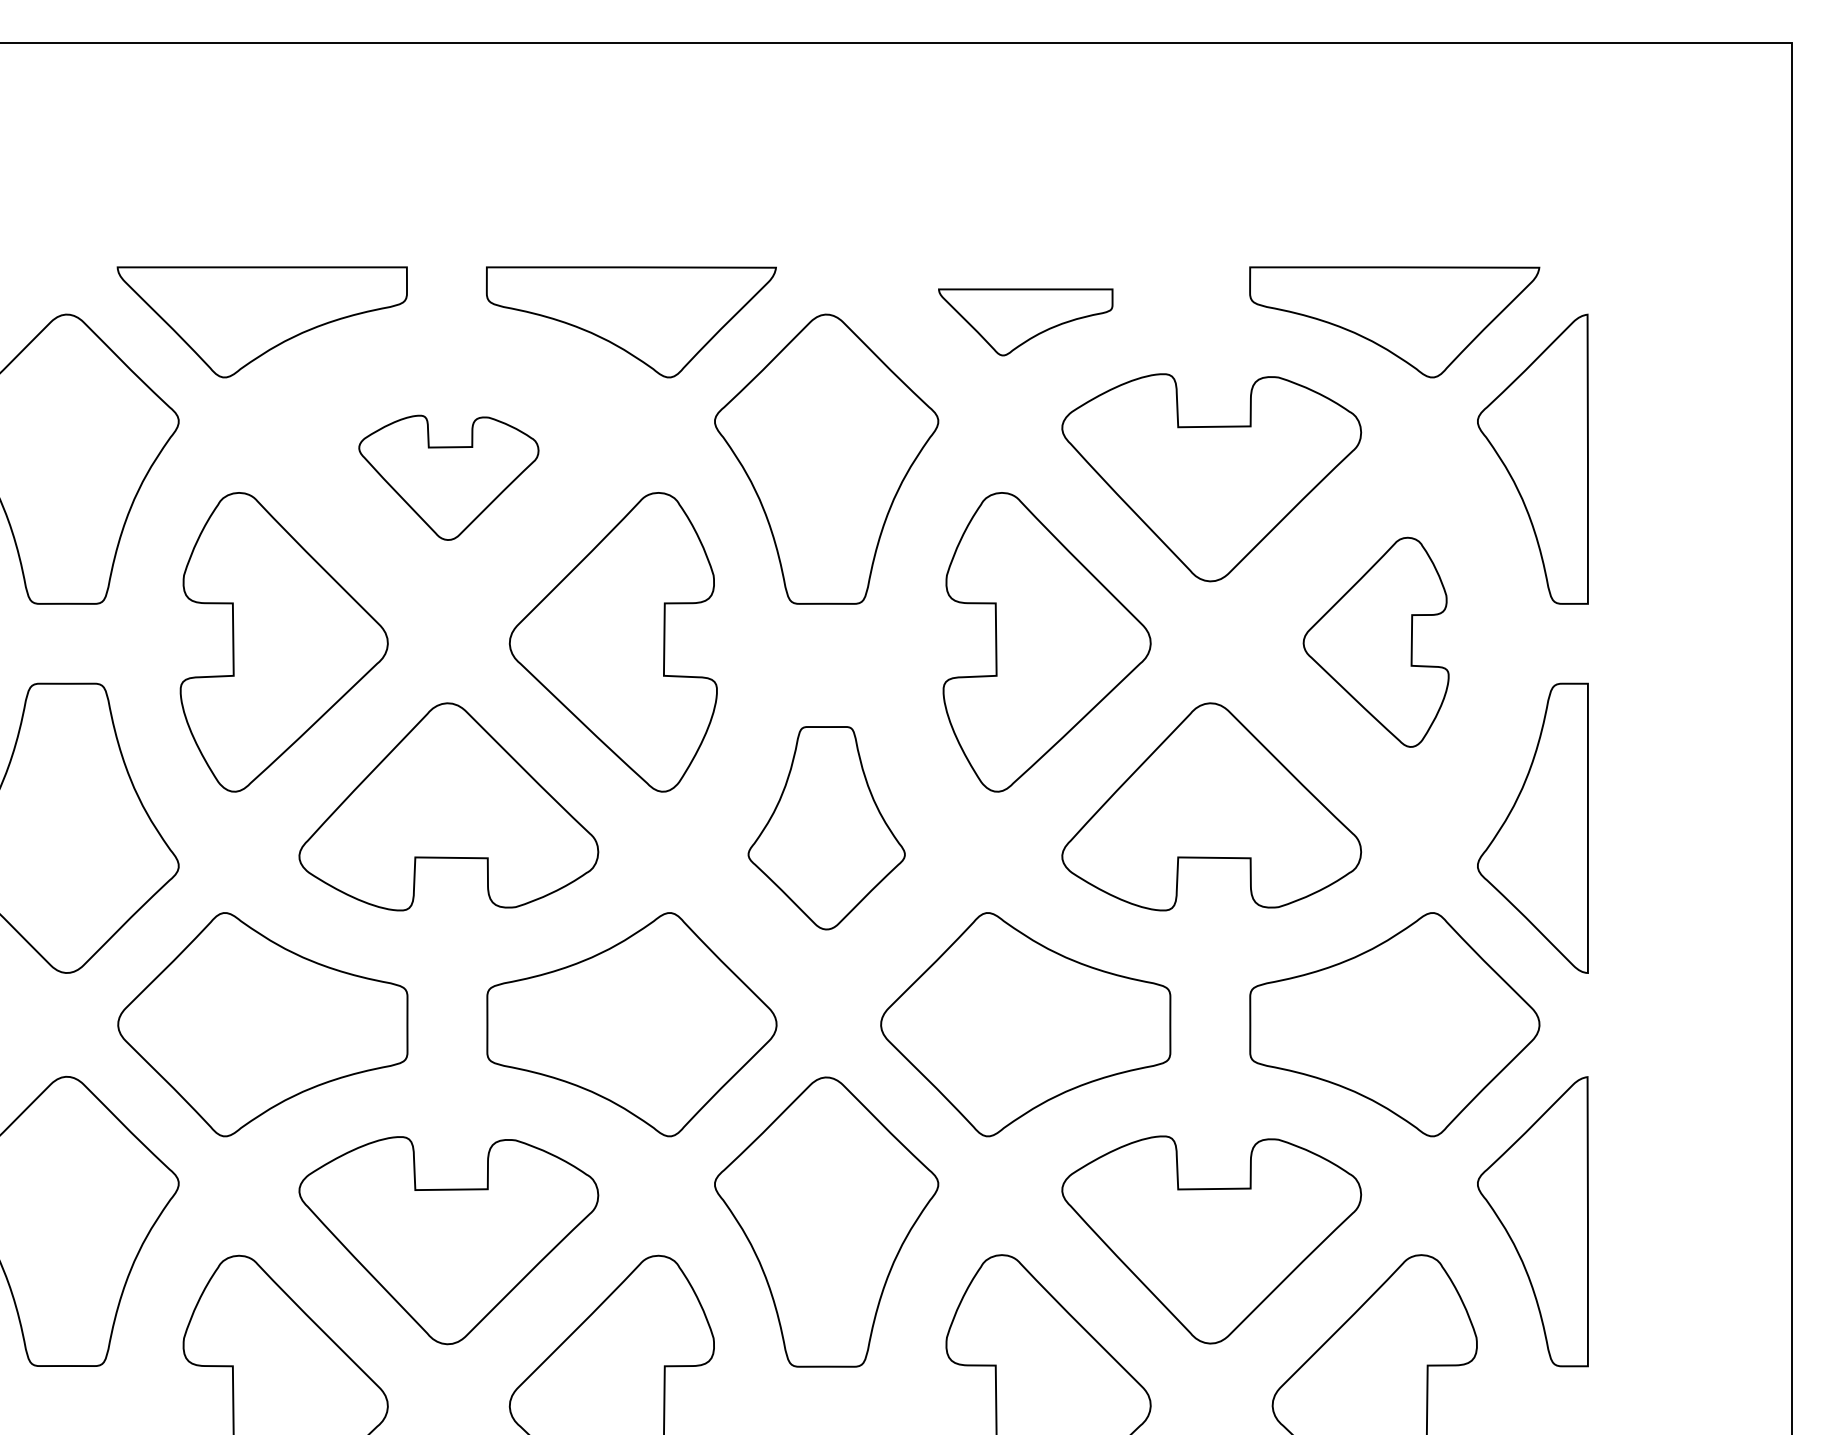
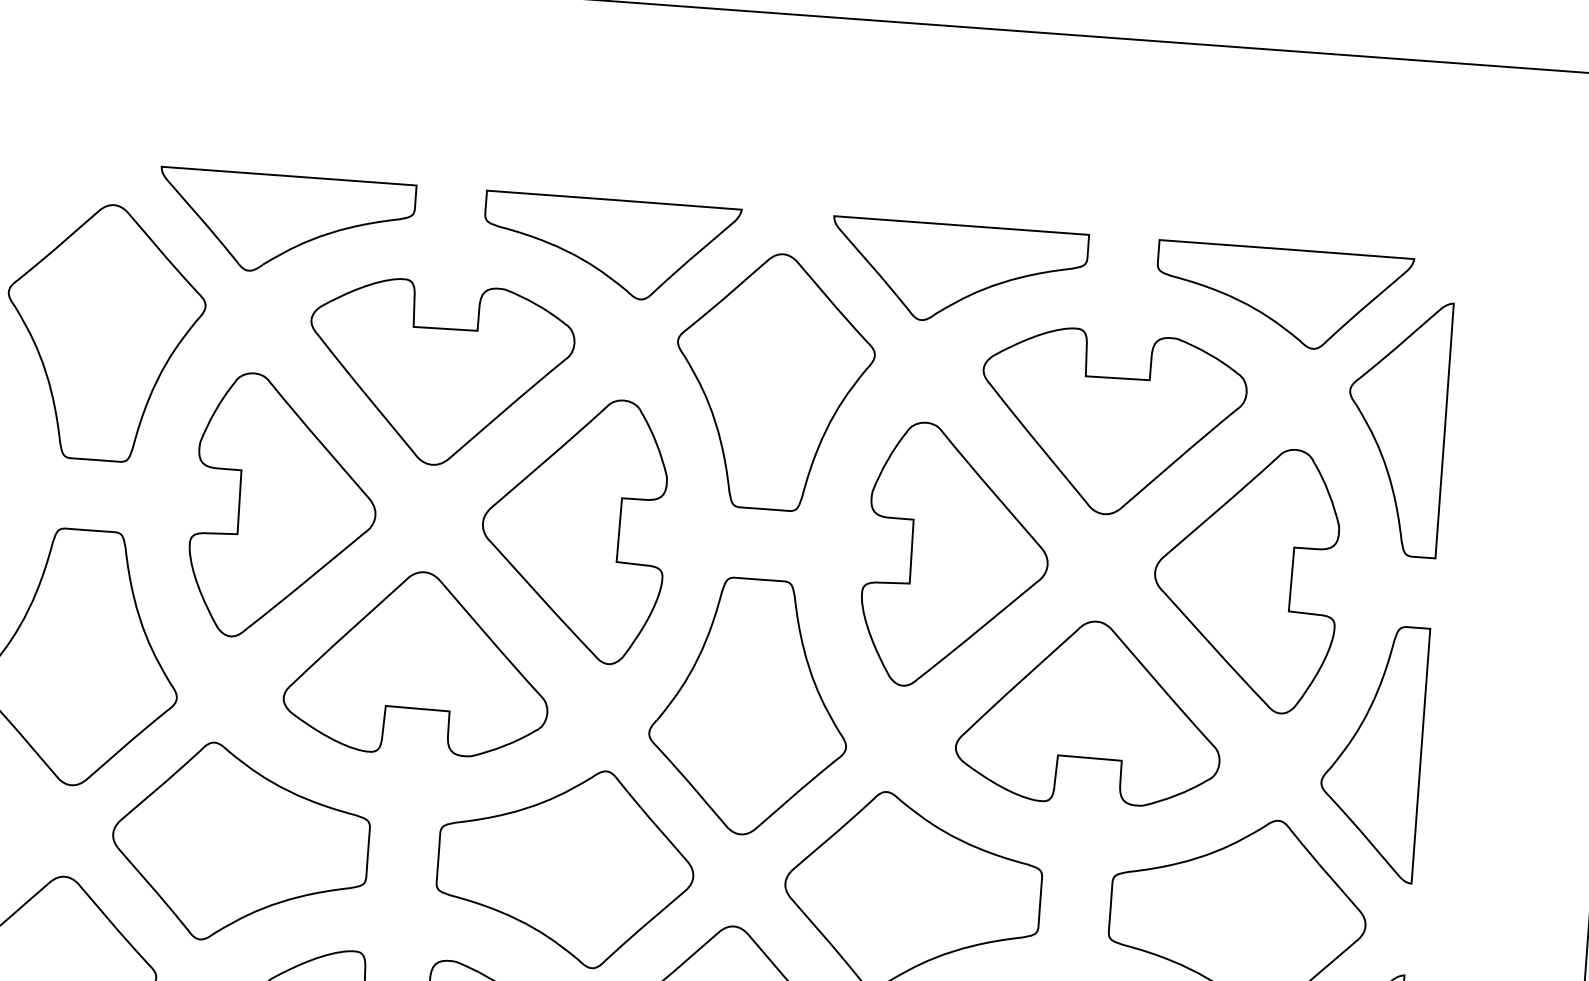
part: (1025, 322) -> (958, 274), size x1.67
part: (448, 477) -> (439, 373), size x1.67
part: (1375, 642) -> (1245, 578), size x1.43
part: (826, 827) -> (750, 706), size x1.43

